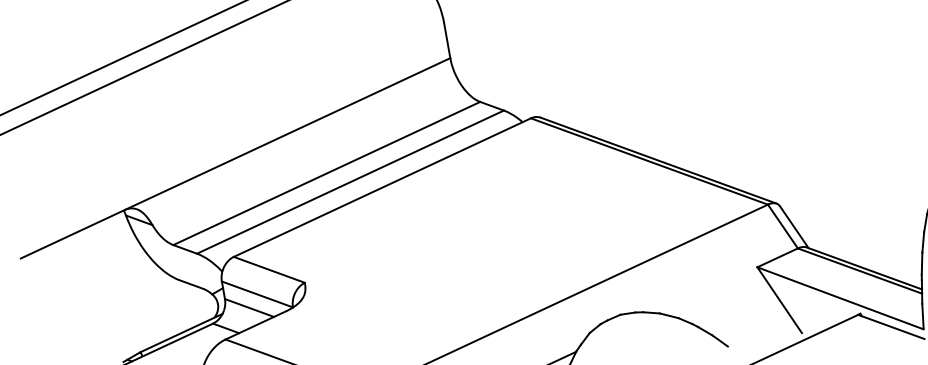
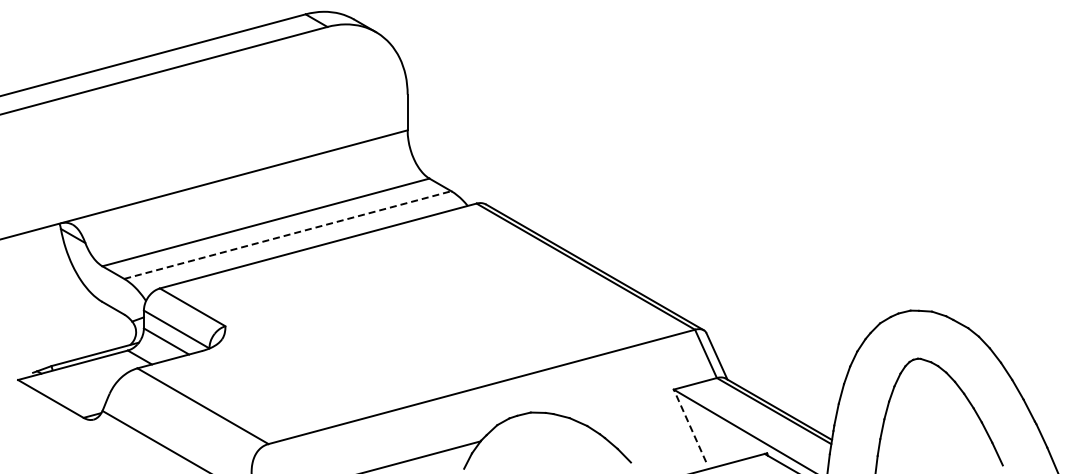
line: (351, 181) -> (288, 234), solid -> dashed
line: (779, 299) -> (689, 425), solid -> dashed

